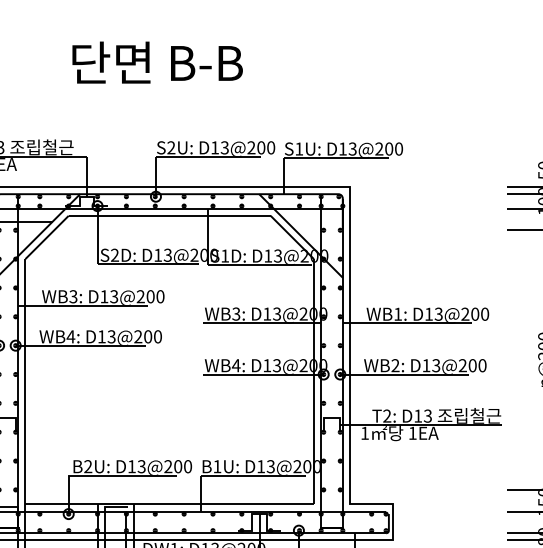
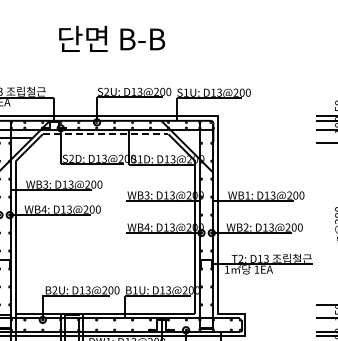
text: (158, 61) -> (112, 38), moved
line: (169, 216) -> (105, 134), solid -> dashed

